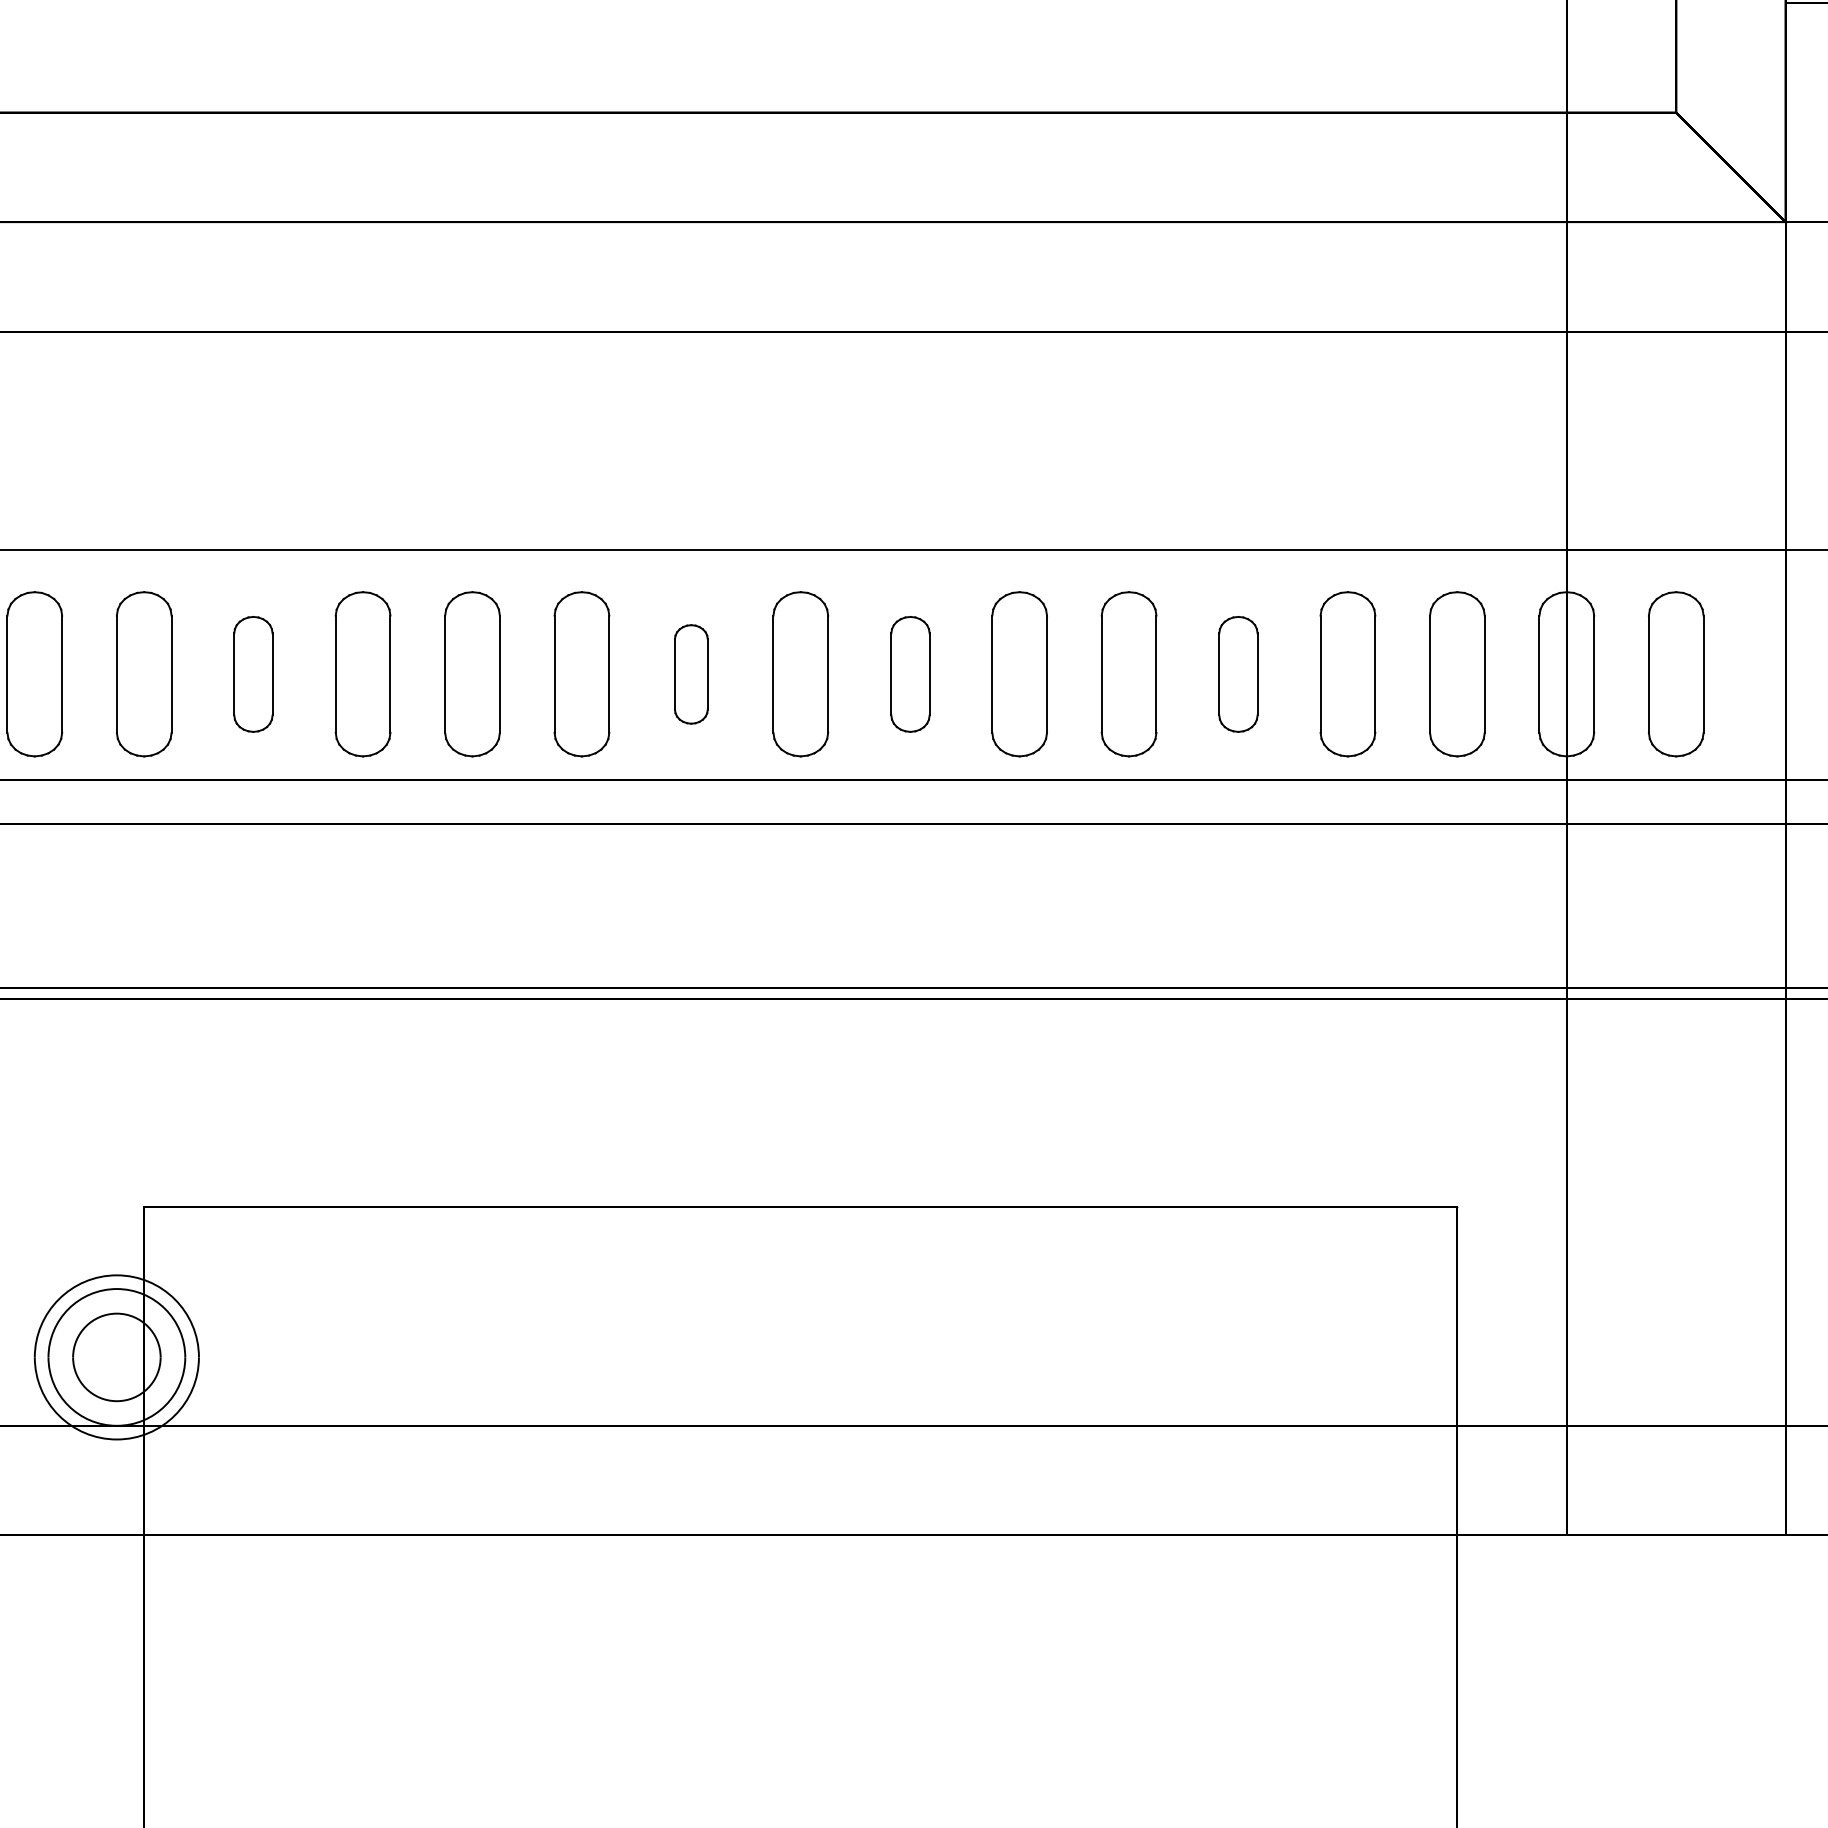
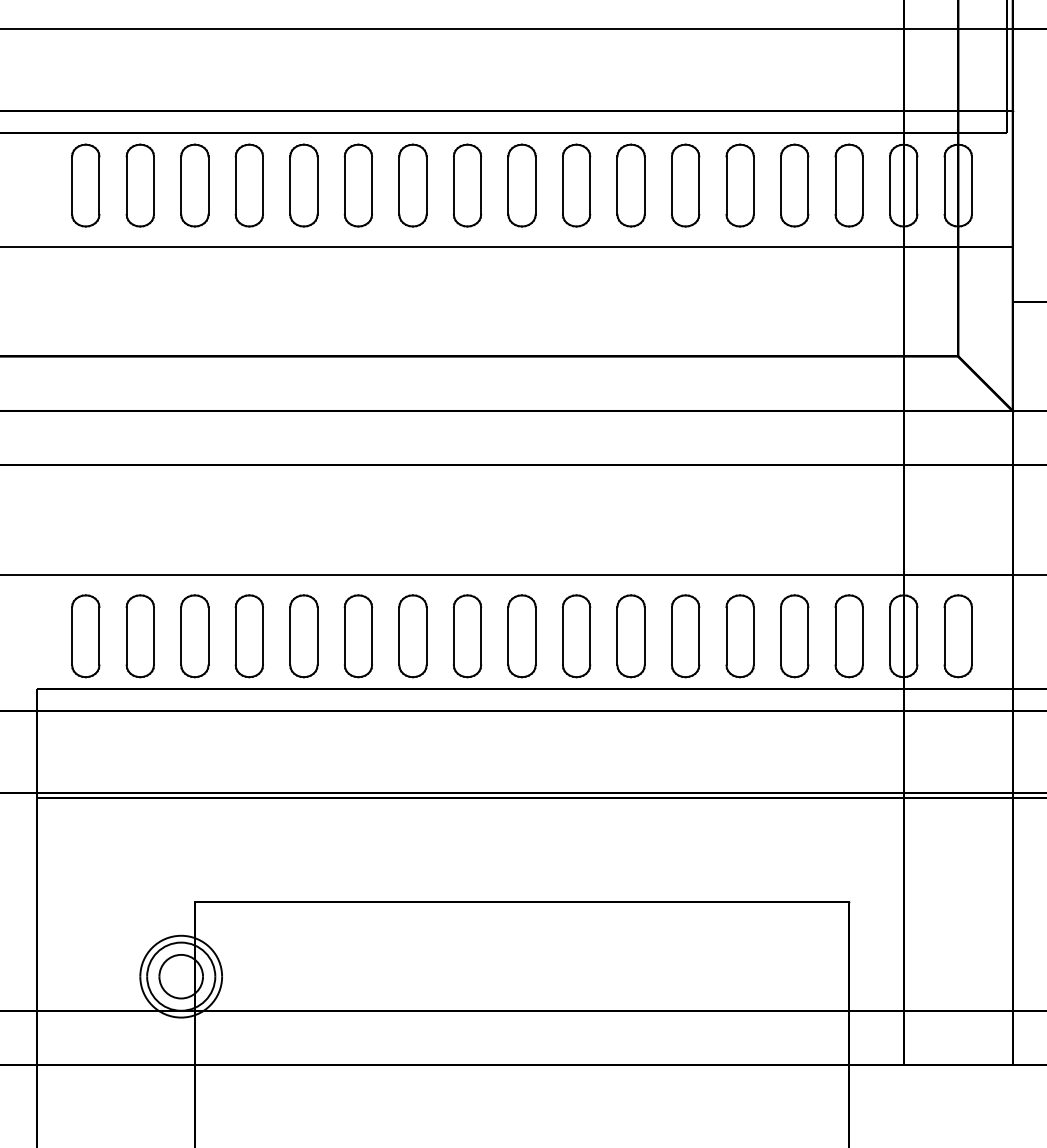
part: (251, 674) -> (248, 636), size x1.43
part: (691, 674) -> (467, 636), size x1.67
part: (910, 674) -> (576, 636), size x1.43
part: (1237, 674) -> (739, 636), size x1.43

